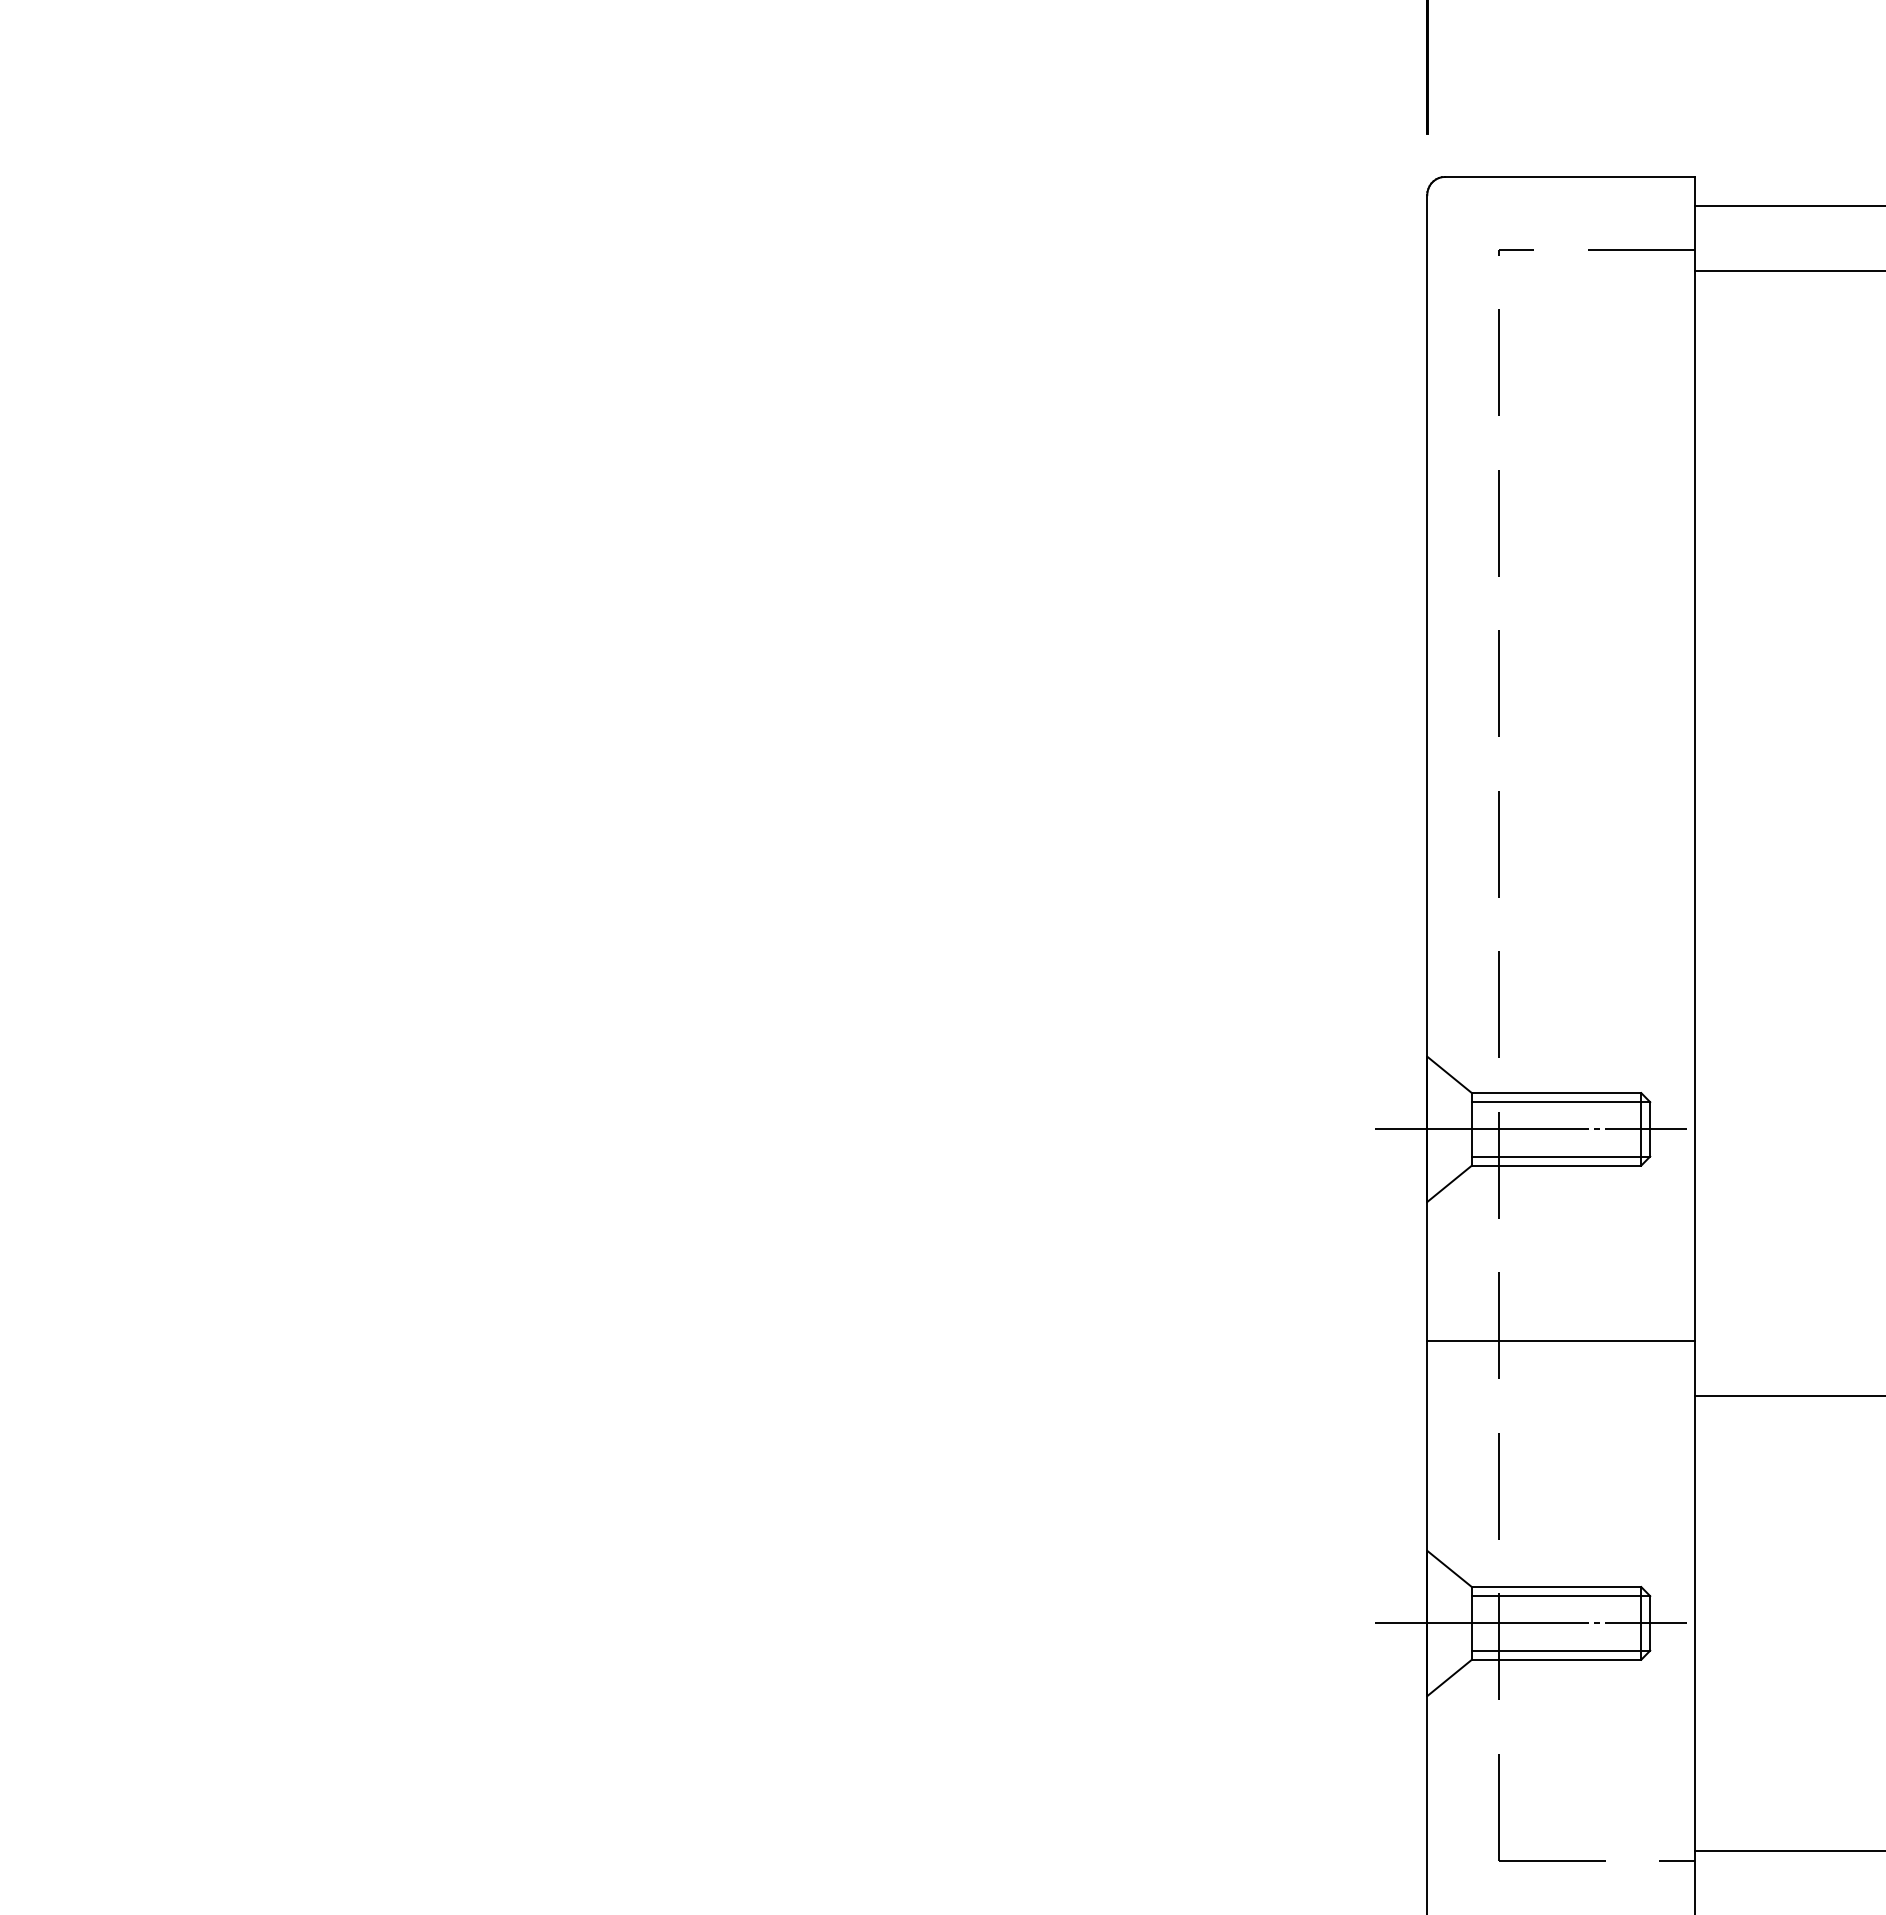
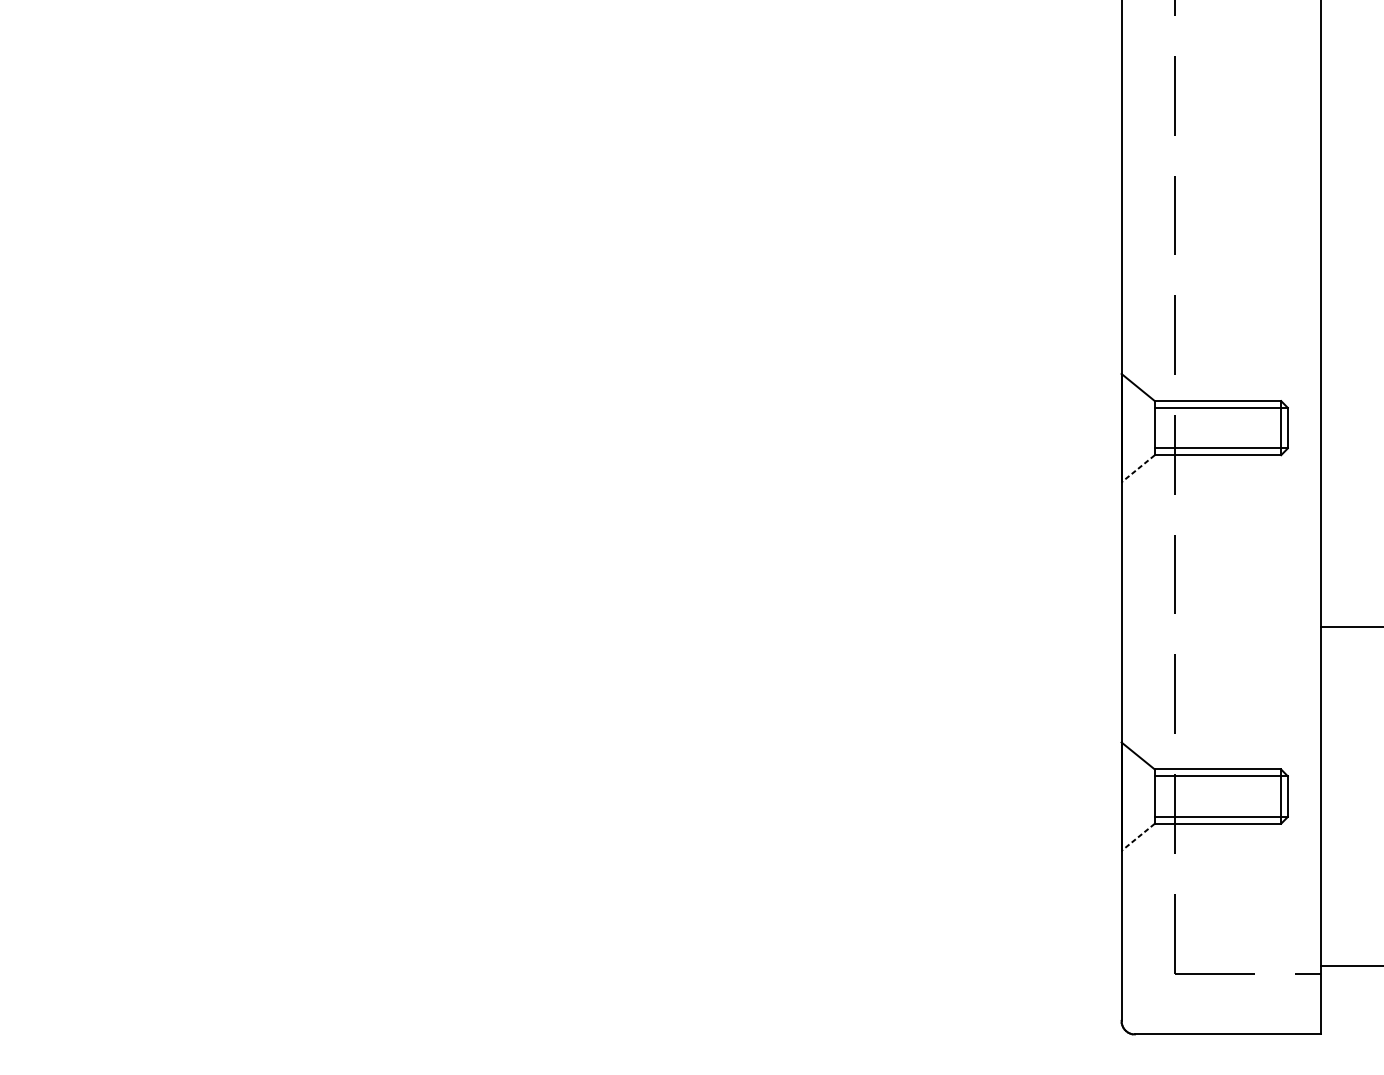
line: (1530, 1129) -> (1198, 428), removed
line: (1449, 1183) -> (1138, 468), solid -> dashed
line: (1560, 1341) -> (1220, 586), removed
line: (1530, 1623) -> (1198, 796), removed
line: (1449, 1677) -> (1138, 836), solid -> dashed

